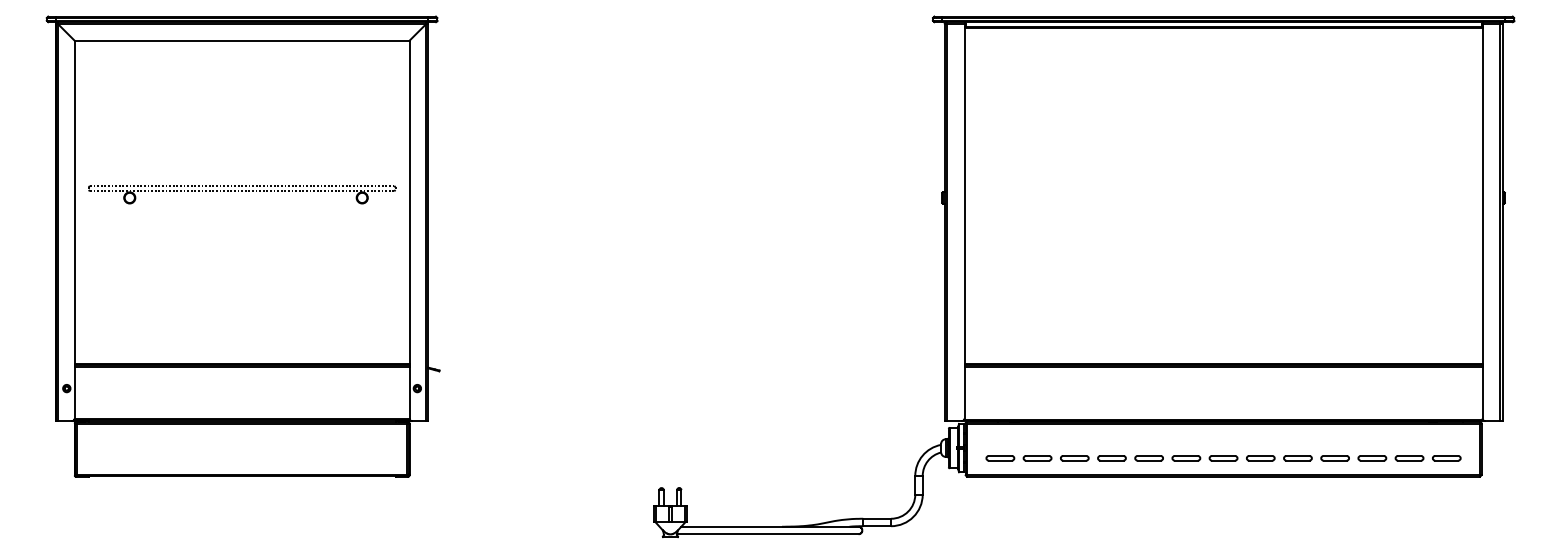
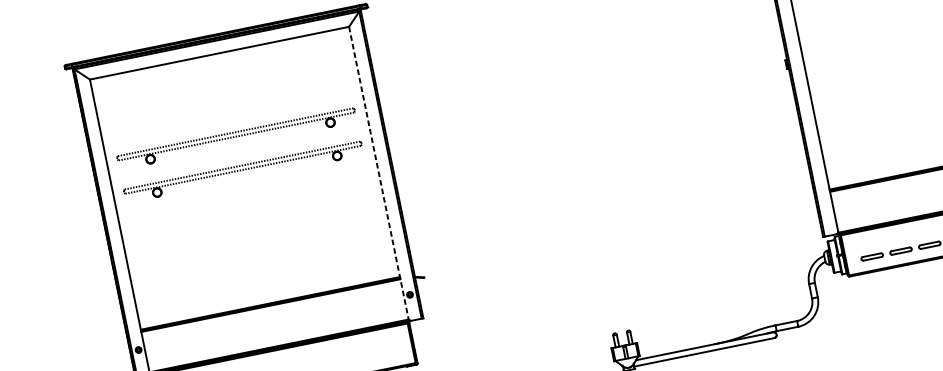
part: (242, 151) -> (237, 138), added
line: (409, 229) -> (378, 172), solid -> dashed

